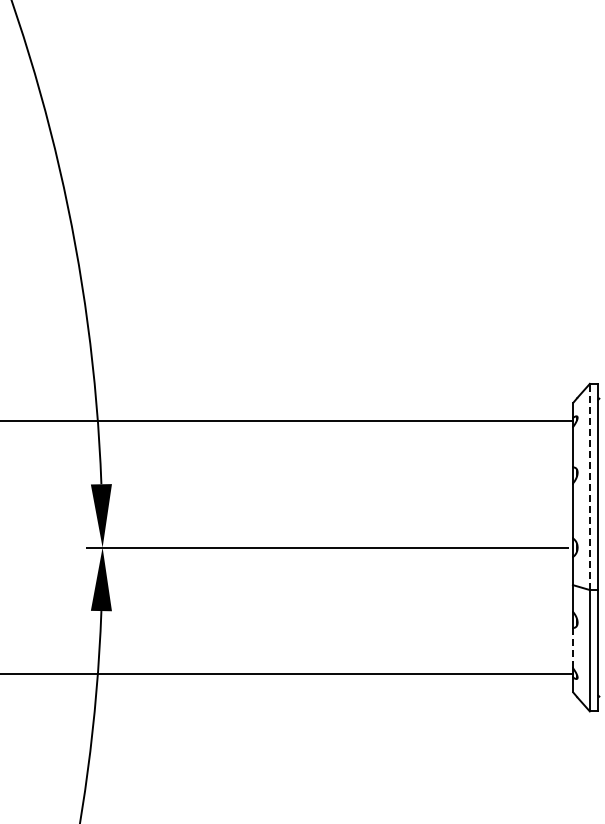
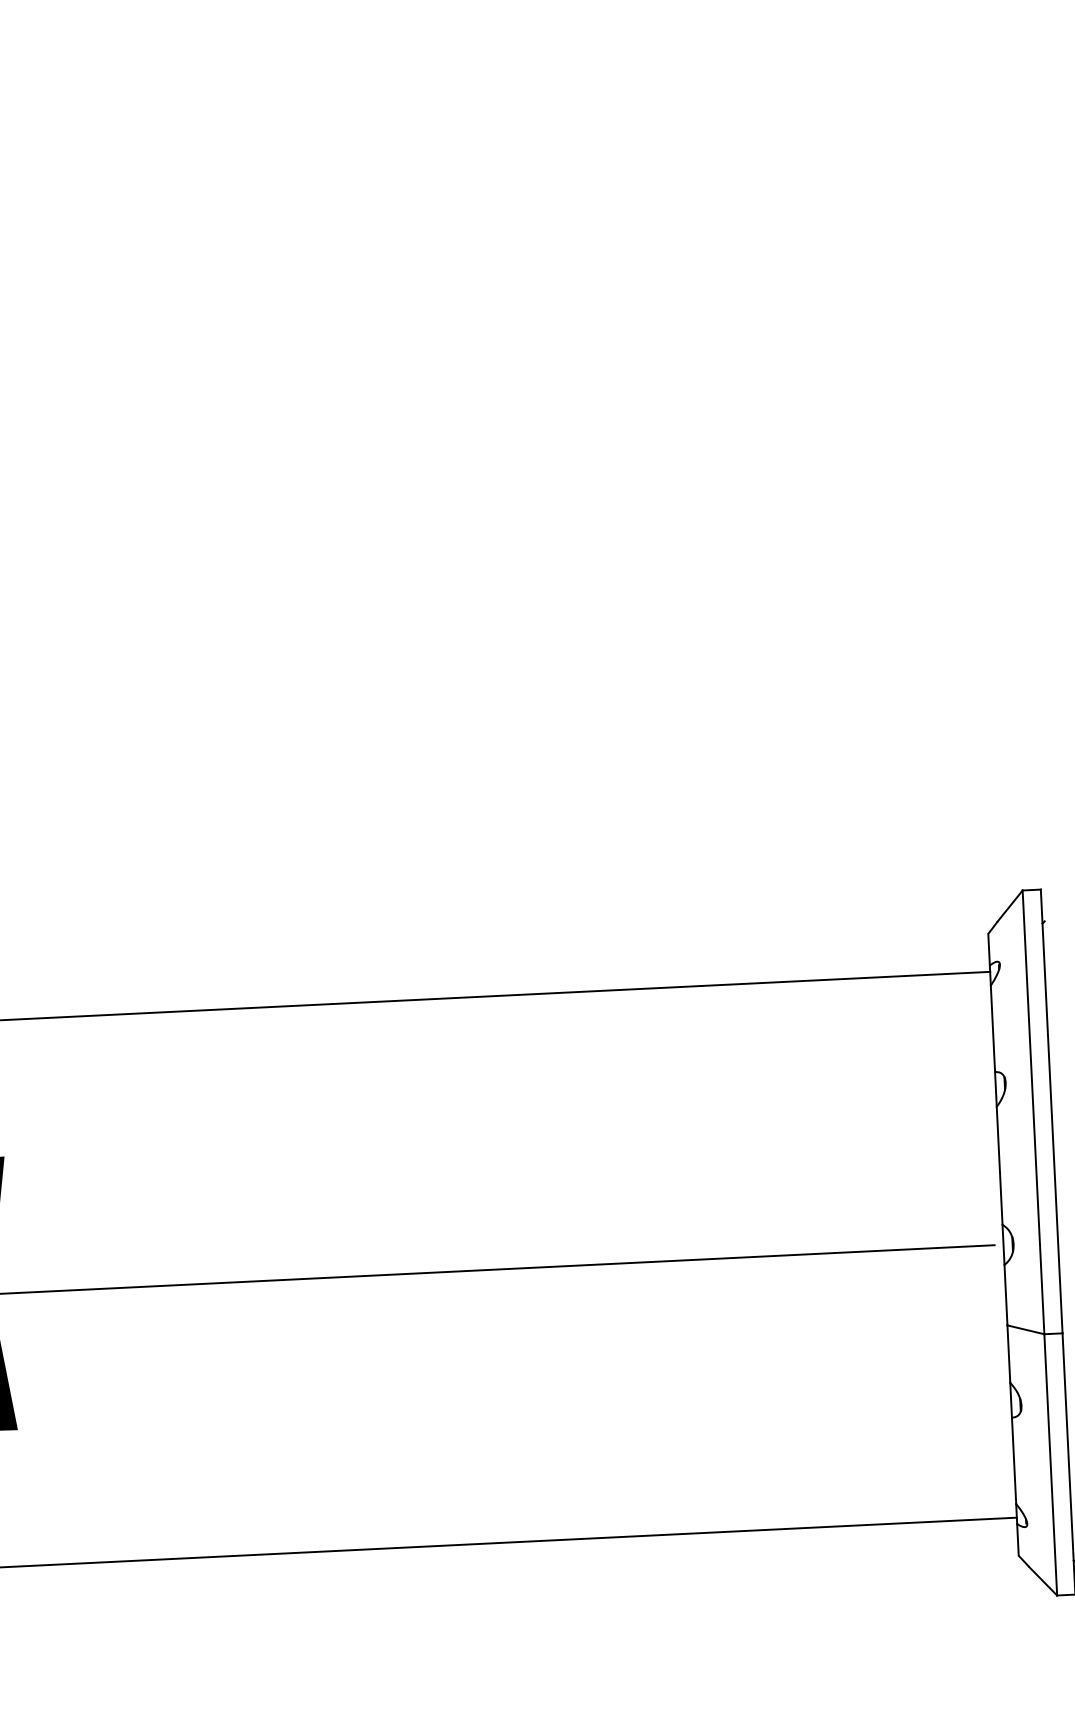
line: (589, 486) -> (1032, 1111), dashed -> solid
line: (572, 647) -> (1013, 1459), dashed -> solid

